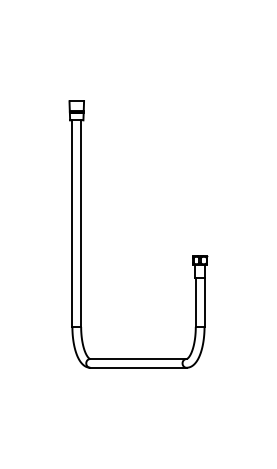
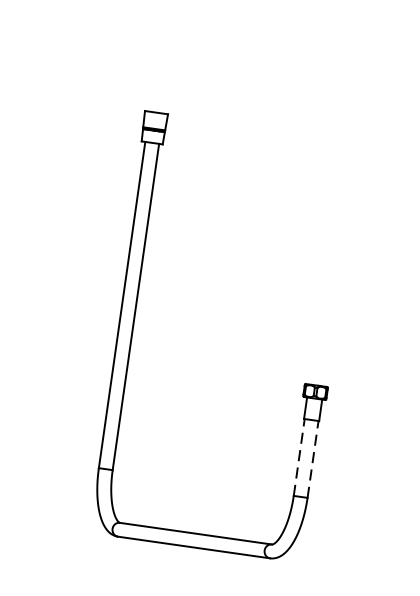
line: (195, 302) -> (298, 457), solid -> dashed
line: (204, 302) -> (312, 459), solid -> dashed

